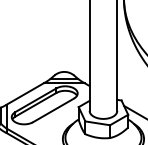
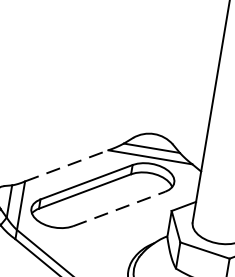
line: (25, 93) -> (67, 164), solid -> dashed
line: (53, 110) -> (119, 209), solid -> dashed

